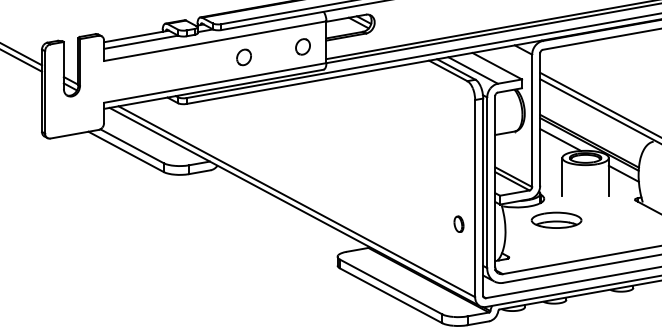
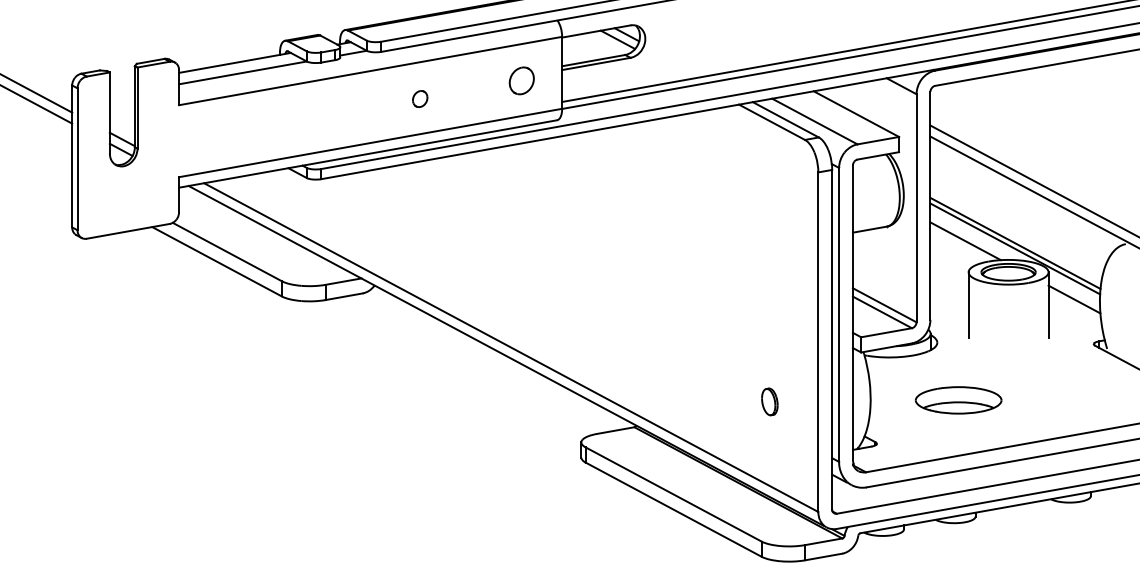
part: (243, 57) -> (419, 99), size x0.6
part: (556, 219) -> (958, 398), moved
part: (458, 223) -> (768, 400), moved

